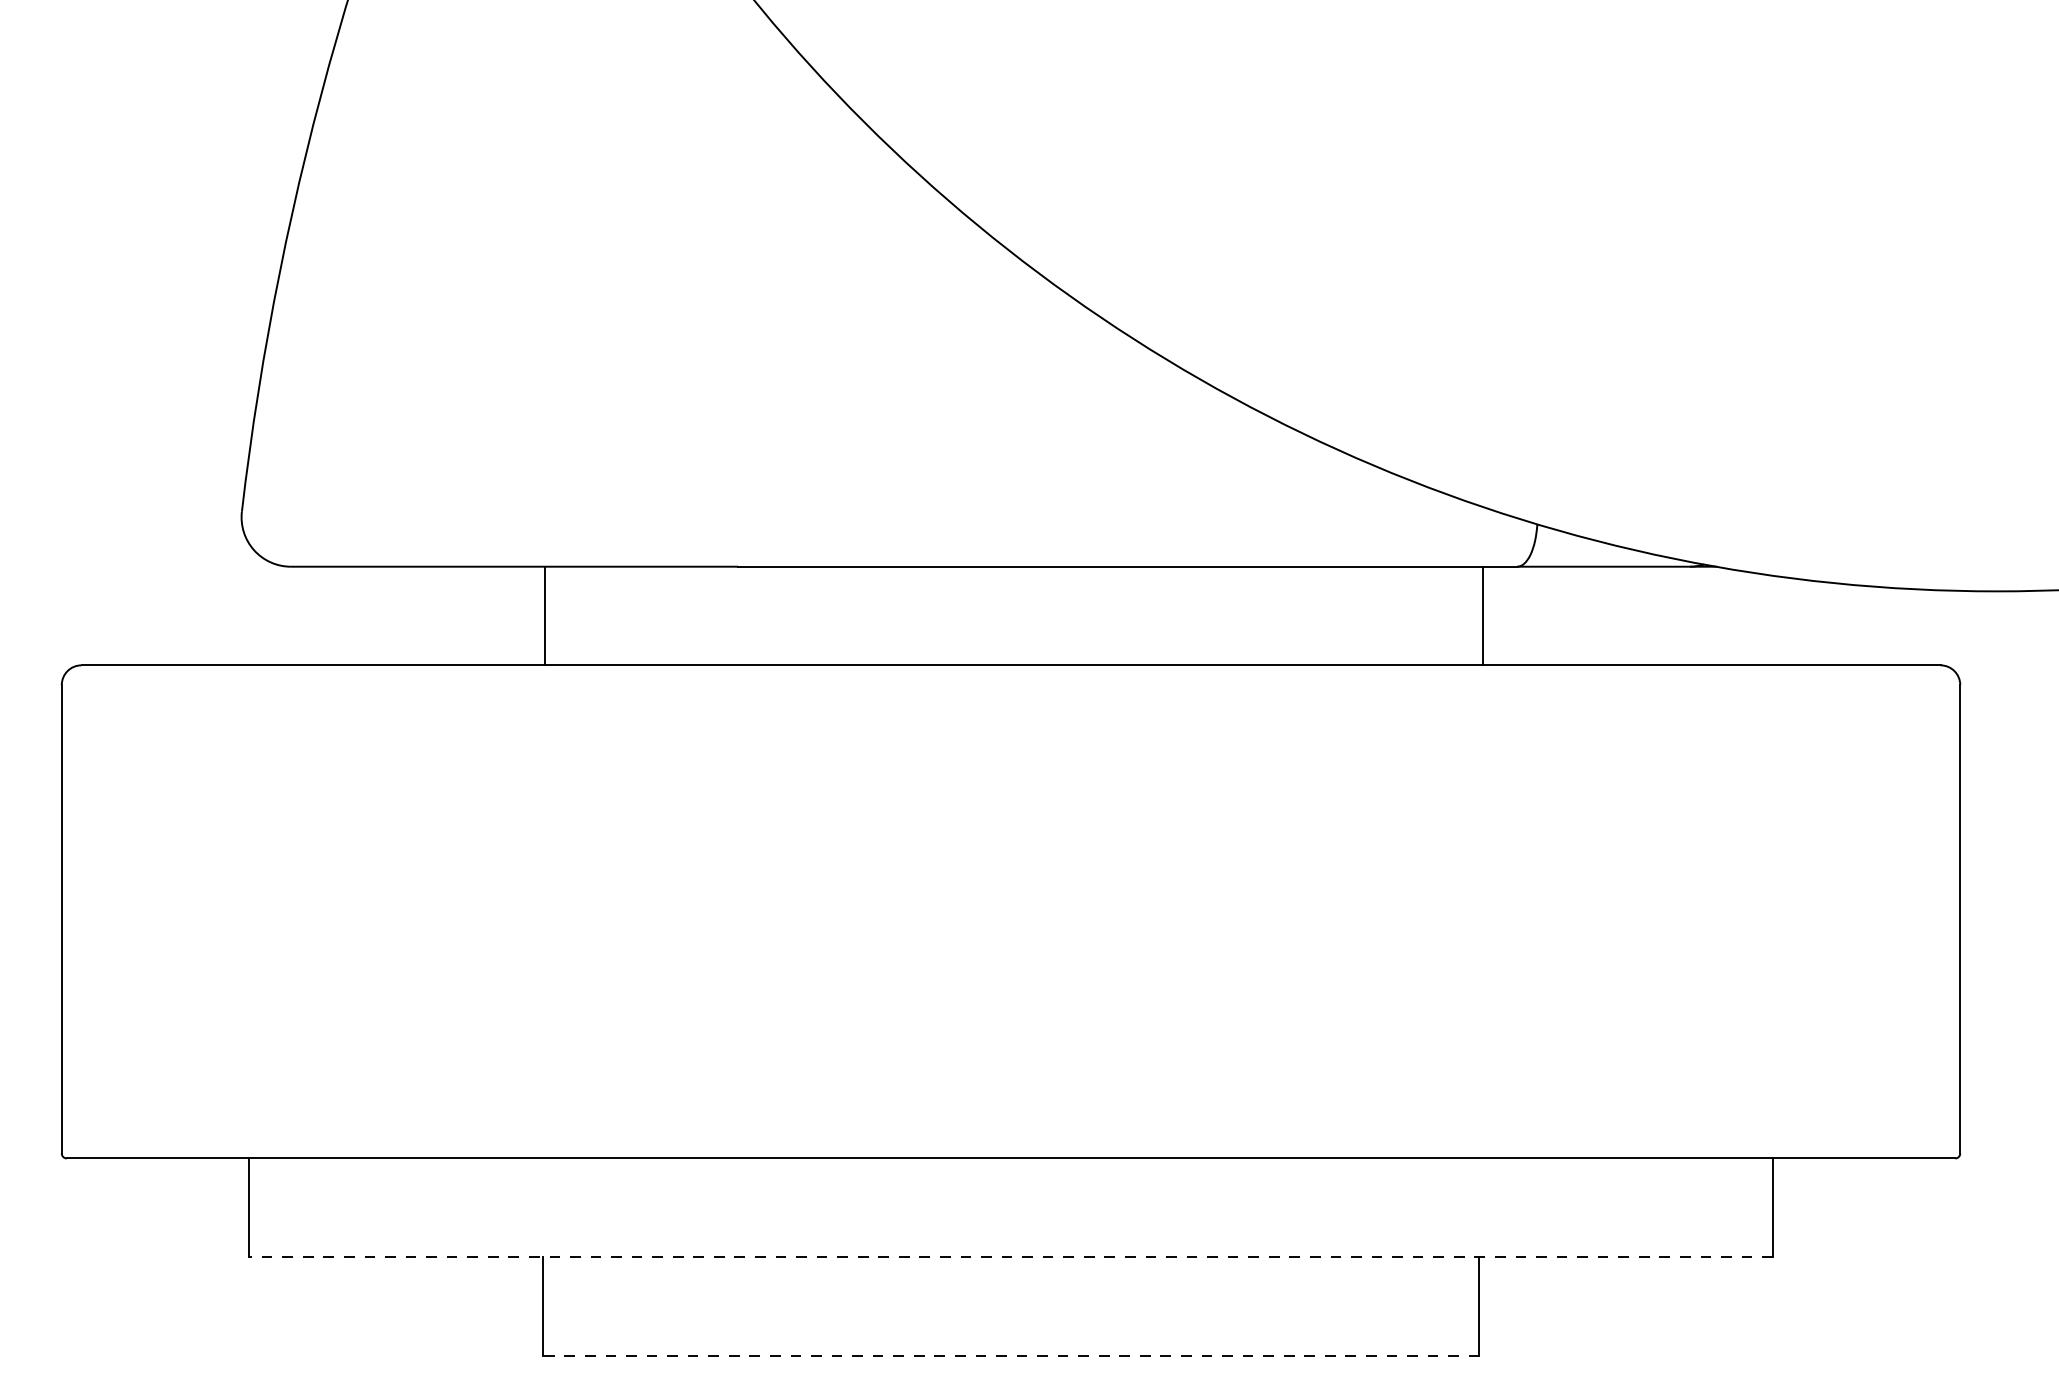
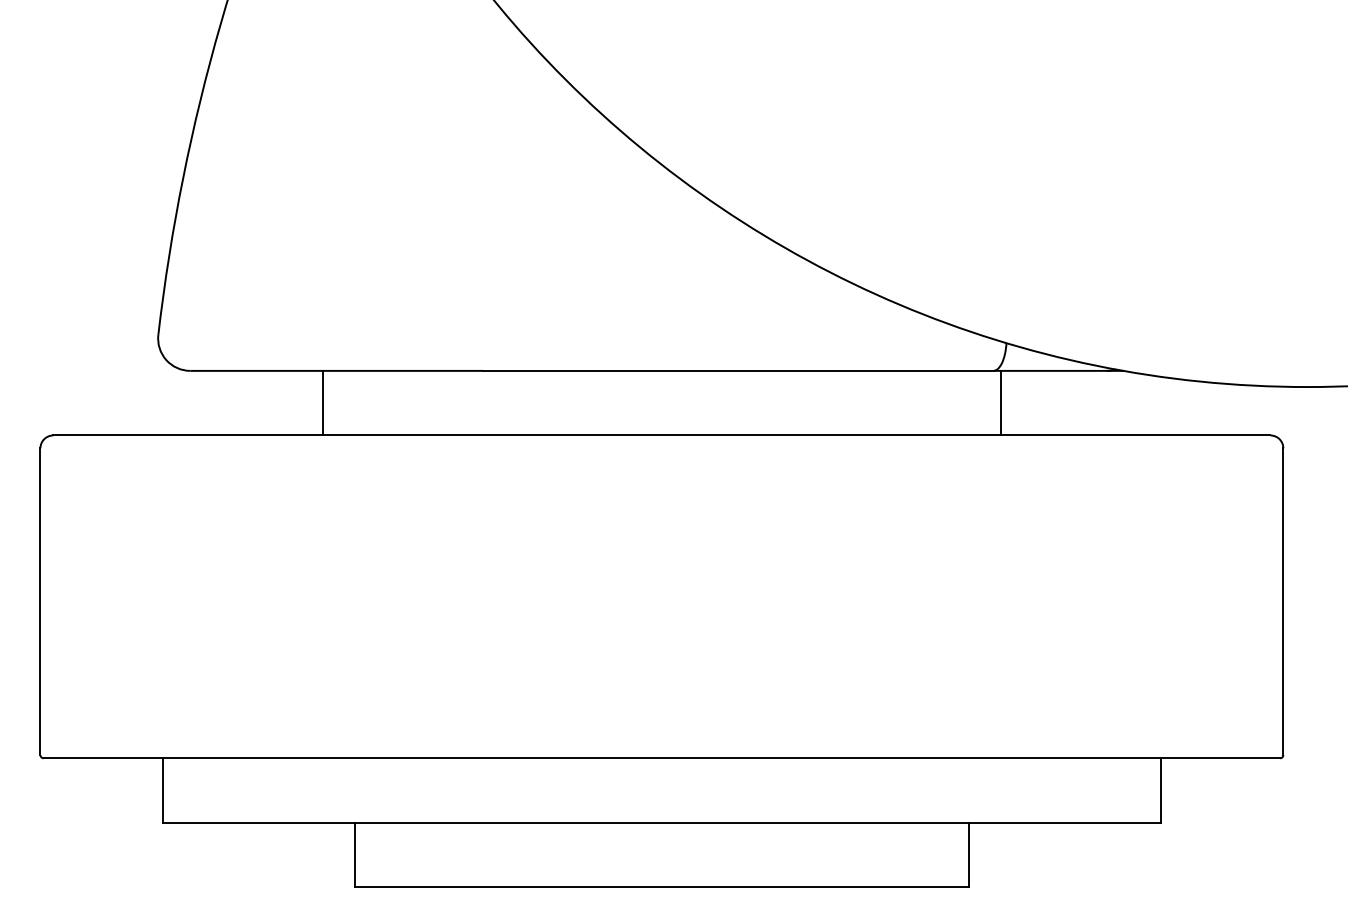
line: (544, 614) -> (322, 402), moved
line: (1482, 614) -> (1000, 402), moved
line: (1010, 1256) -> (661, 822), dashed -> solid
line: (1010, 1355) -> (661, 887), dashed -> solid

